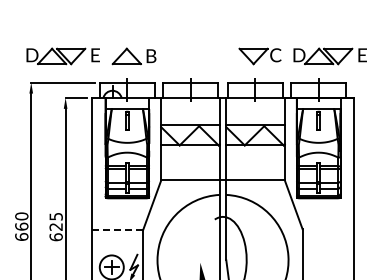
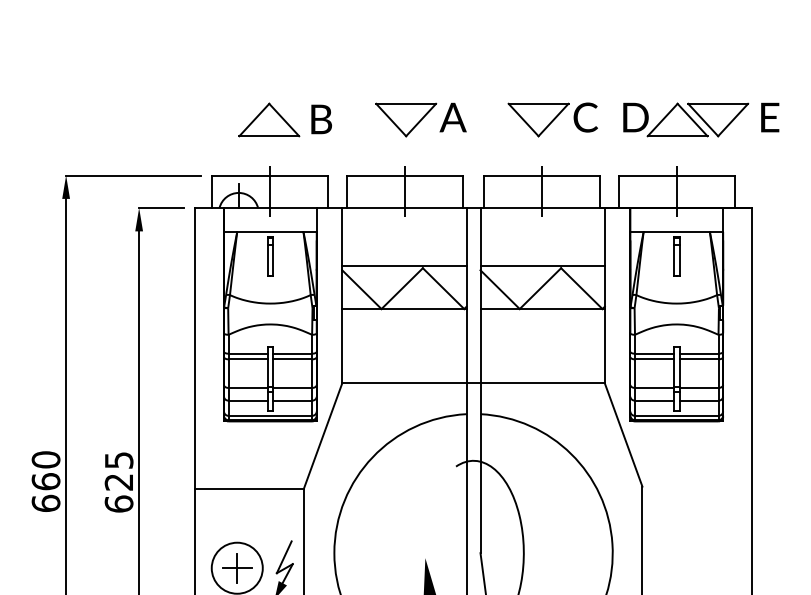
part: (62, 56) -> (132, 120), removed
part: (197, 56) -> (419, 120), added
line: (117, 230) -> (249, 489), dashed -> solid

